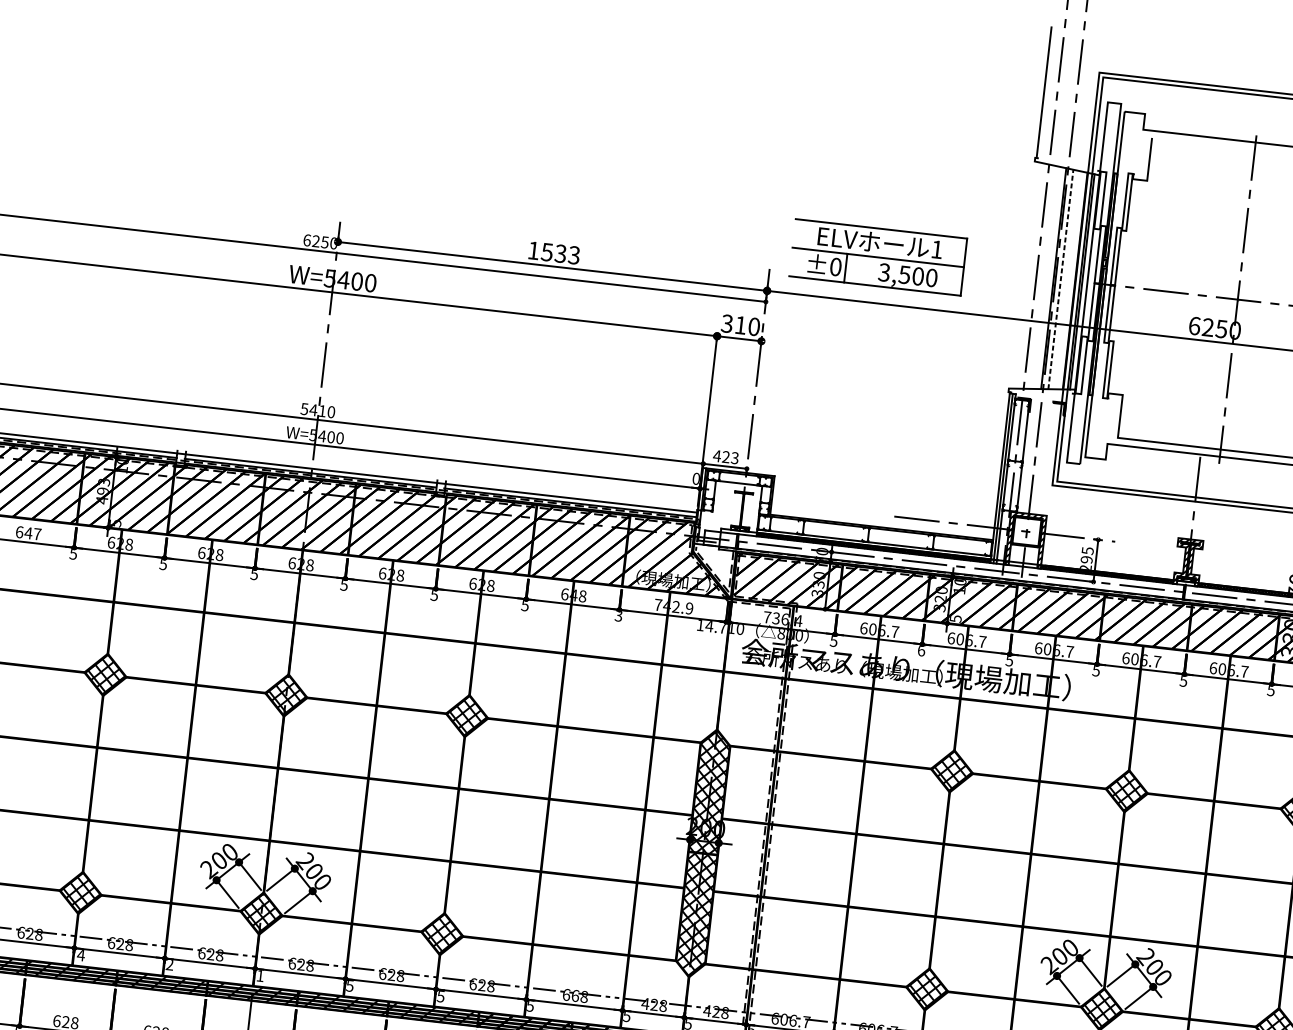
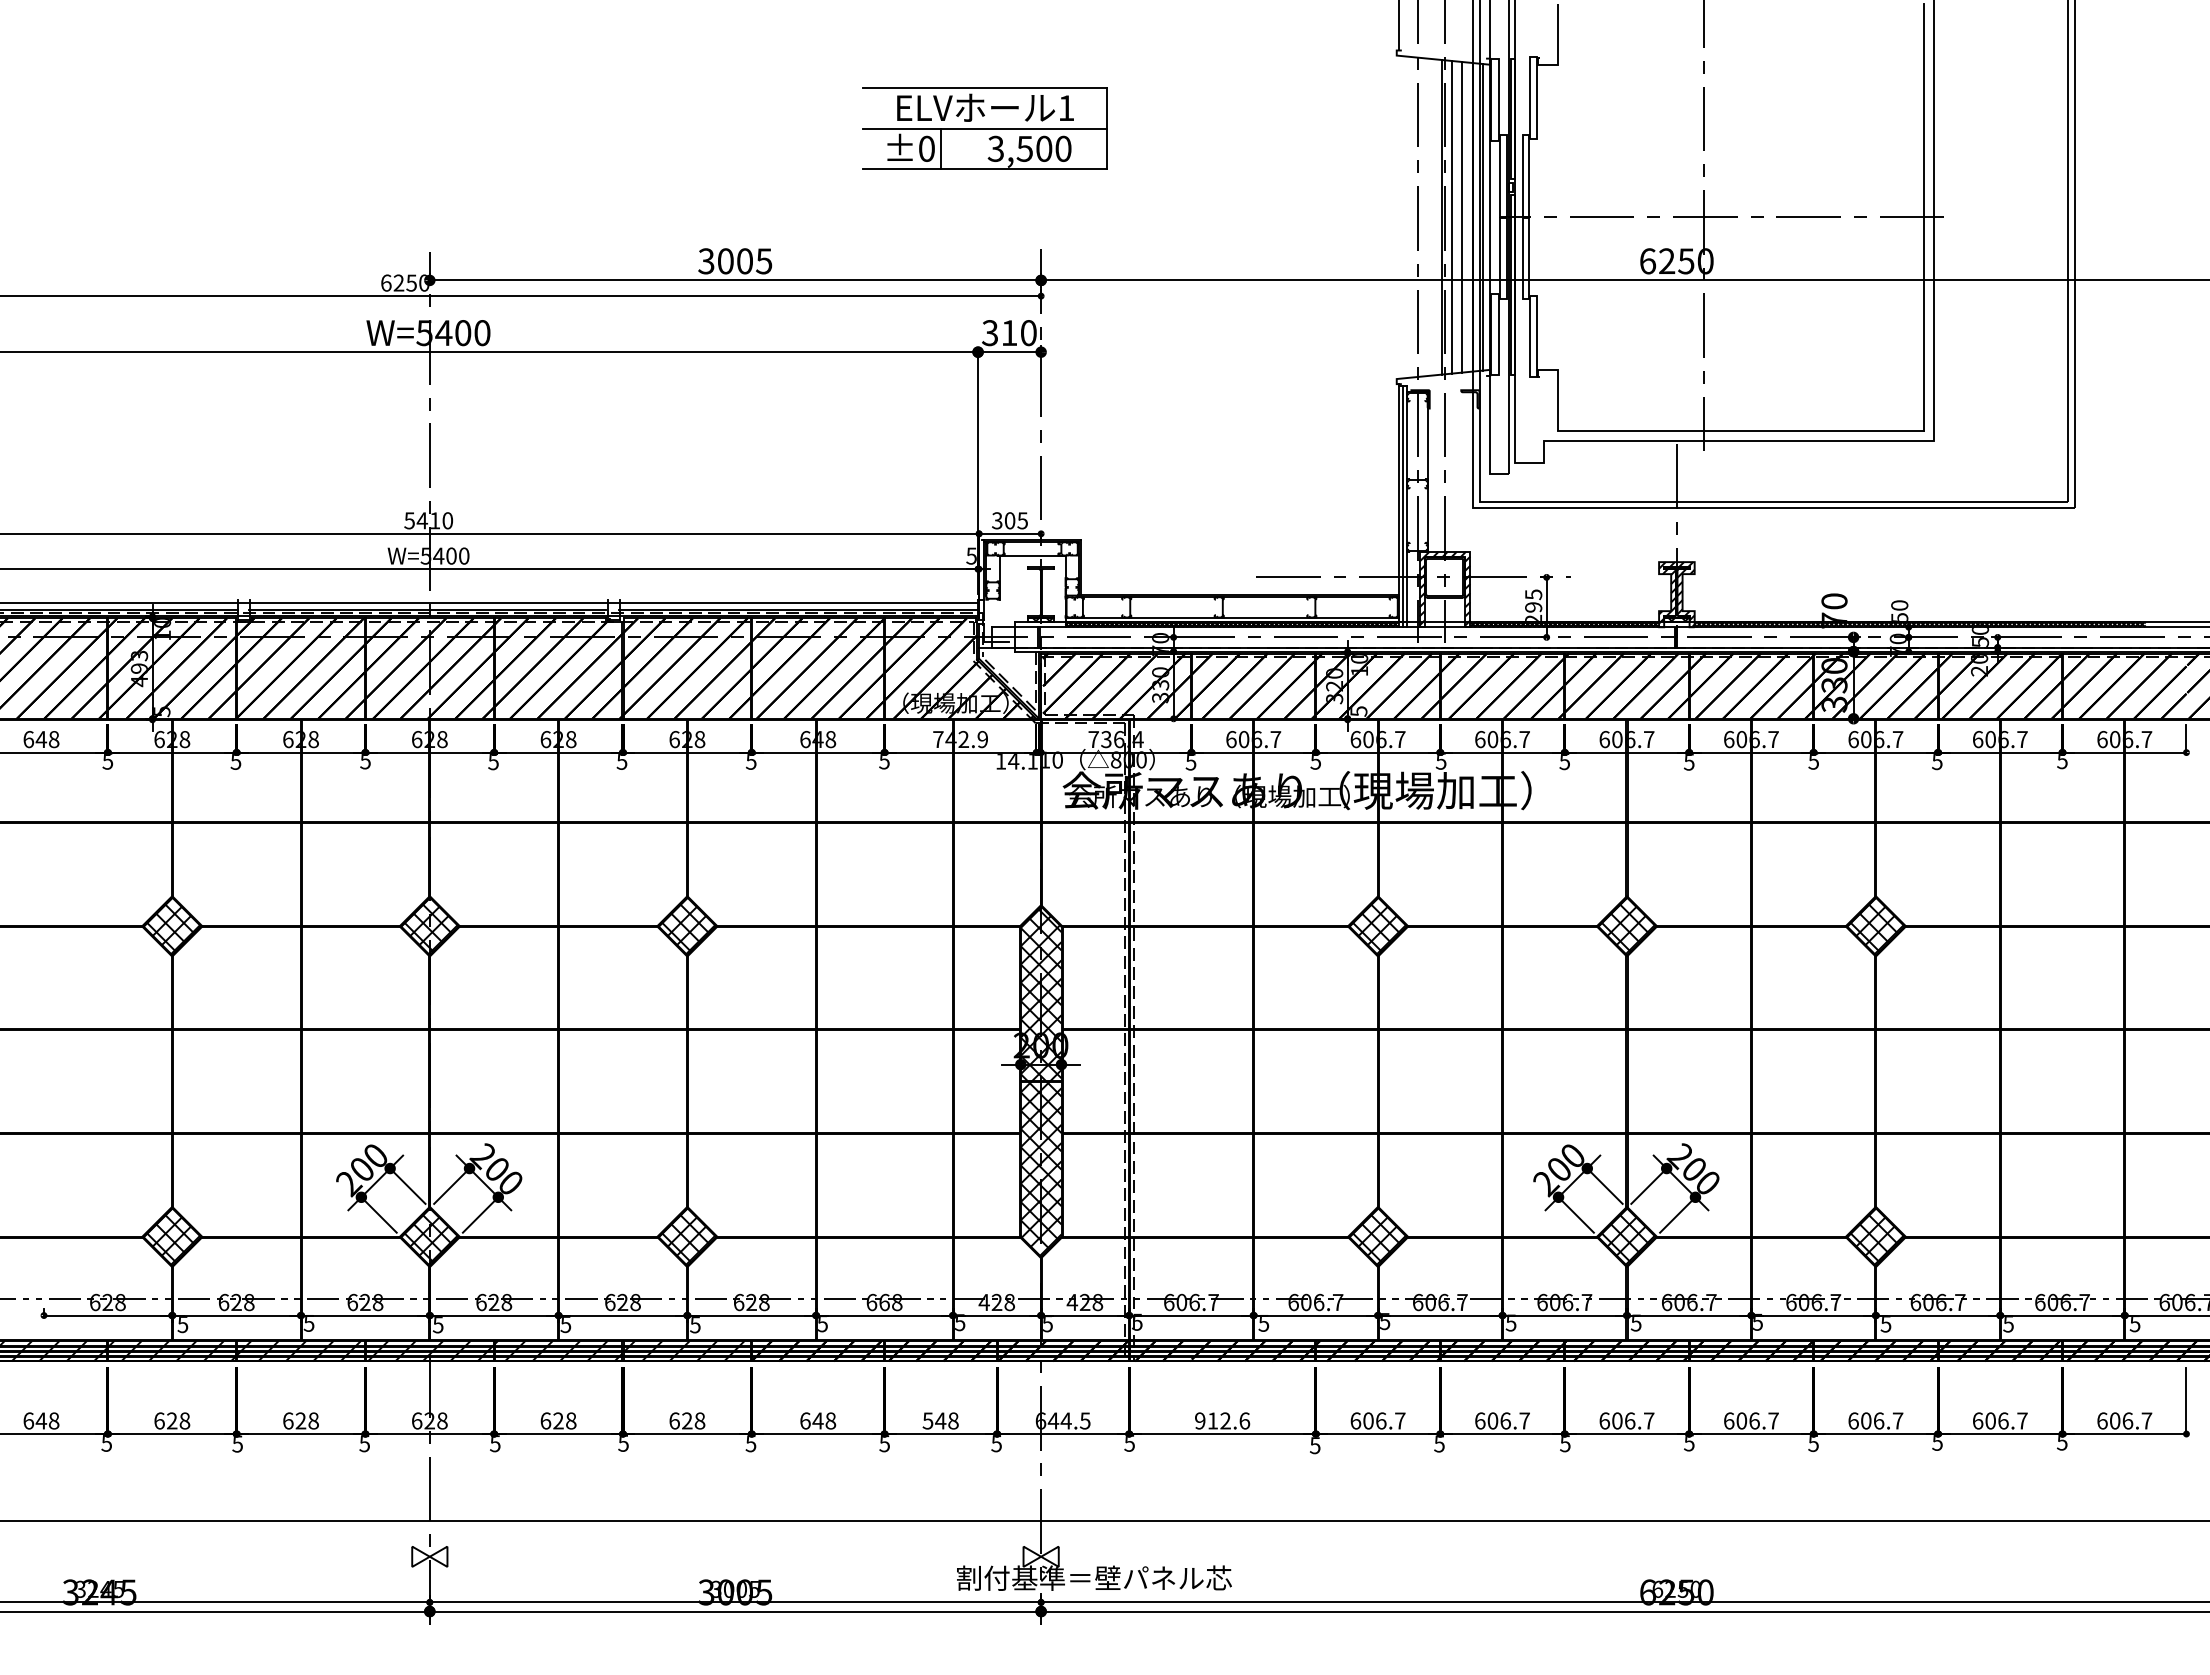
text: (554, 253) -> (735, 261), 1533 -> 3005
part: (877, 257) -> (984, 128), moved
line: (1061, 278) -> (1452, 216), dashed -> solid
line: (1068, 280) -> (1462, 217), added
text: (725, 456) -> (1009, 520), 423 -> 305
text: (696, 478) -> (971, 555), 0 -> 5
text: (37, 534) -> (54, 739), 647 -> 648
text: (618, 616) -> (884, 761), 3 -> 5
text: (722, 627) -> (1032, 761), 14.7 -> 14.1
text: (921, 650) -> (1315, 761), 6 -> 5
text: (80, 955) -> (182, 1325), 4 -> 5
text: (169, 963) -> (308, 1322), 2 -> 5
text: (259, 976) -> (437, 1325), 1 -> 5

